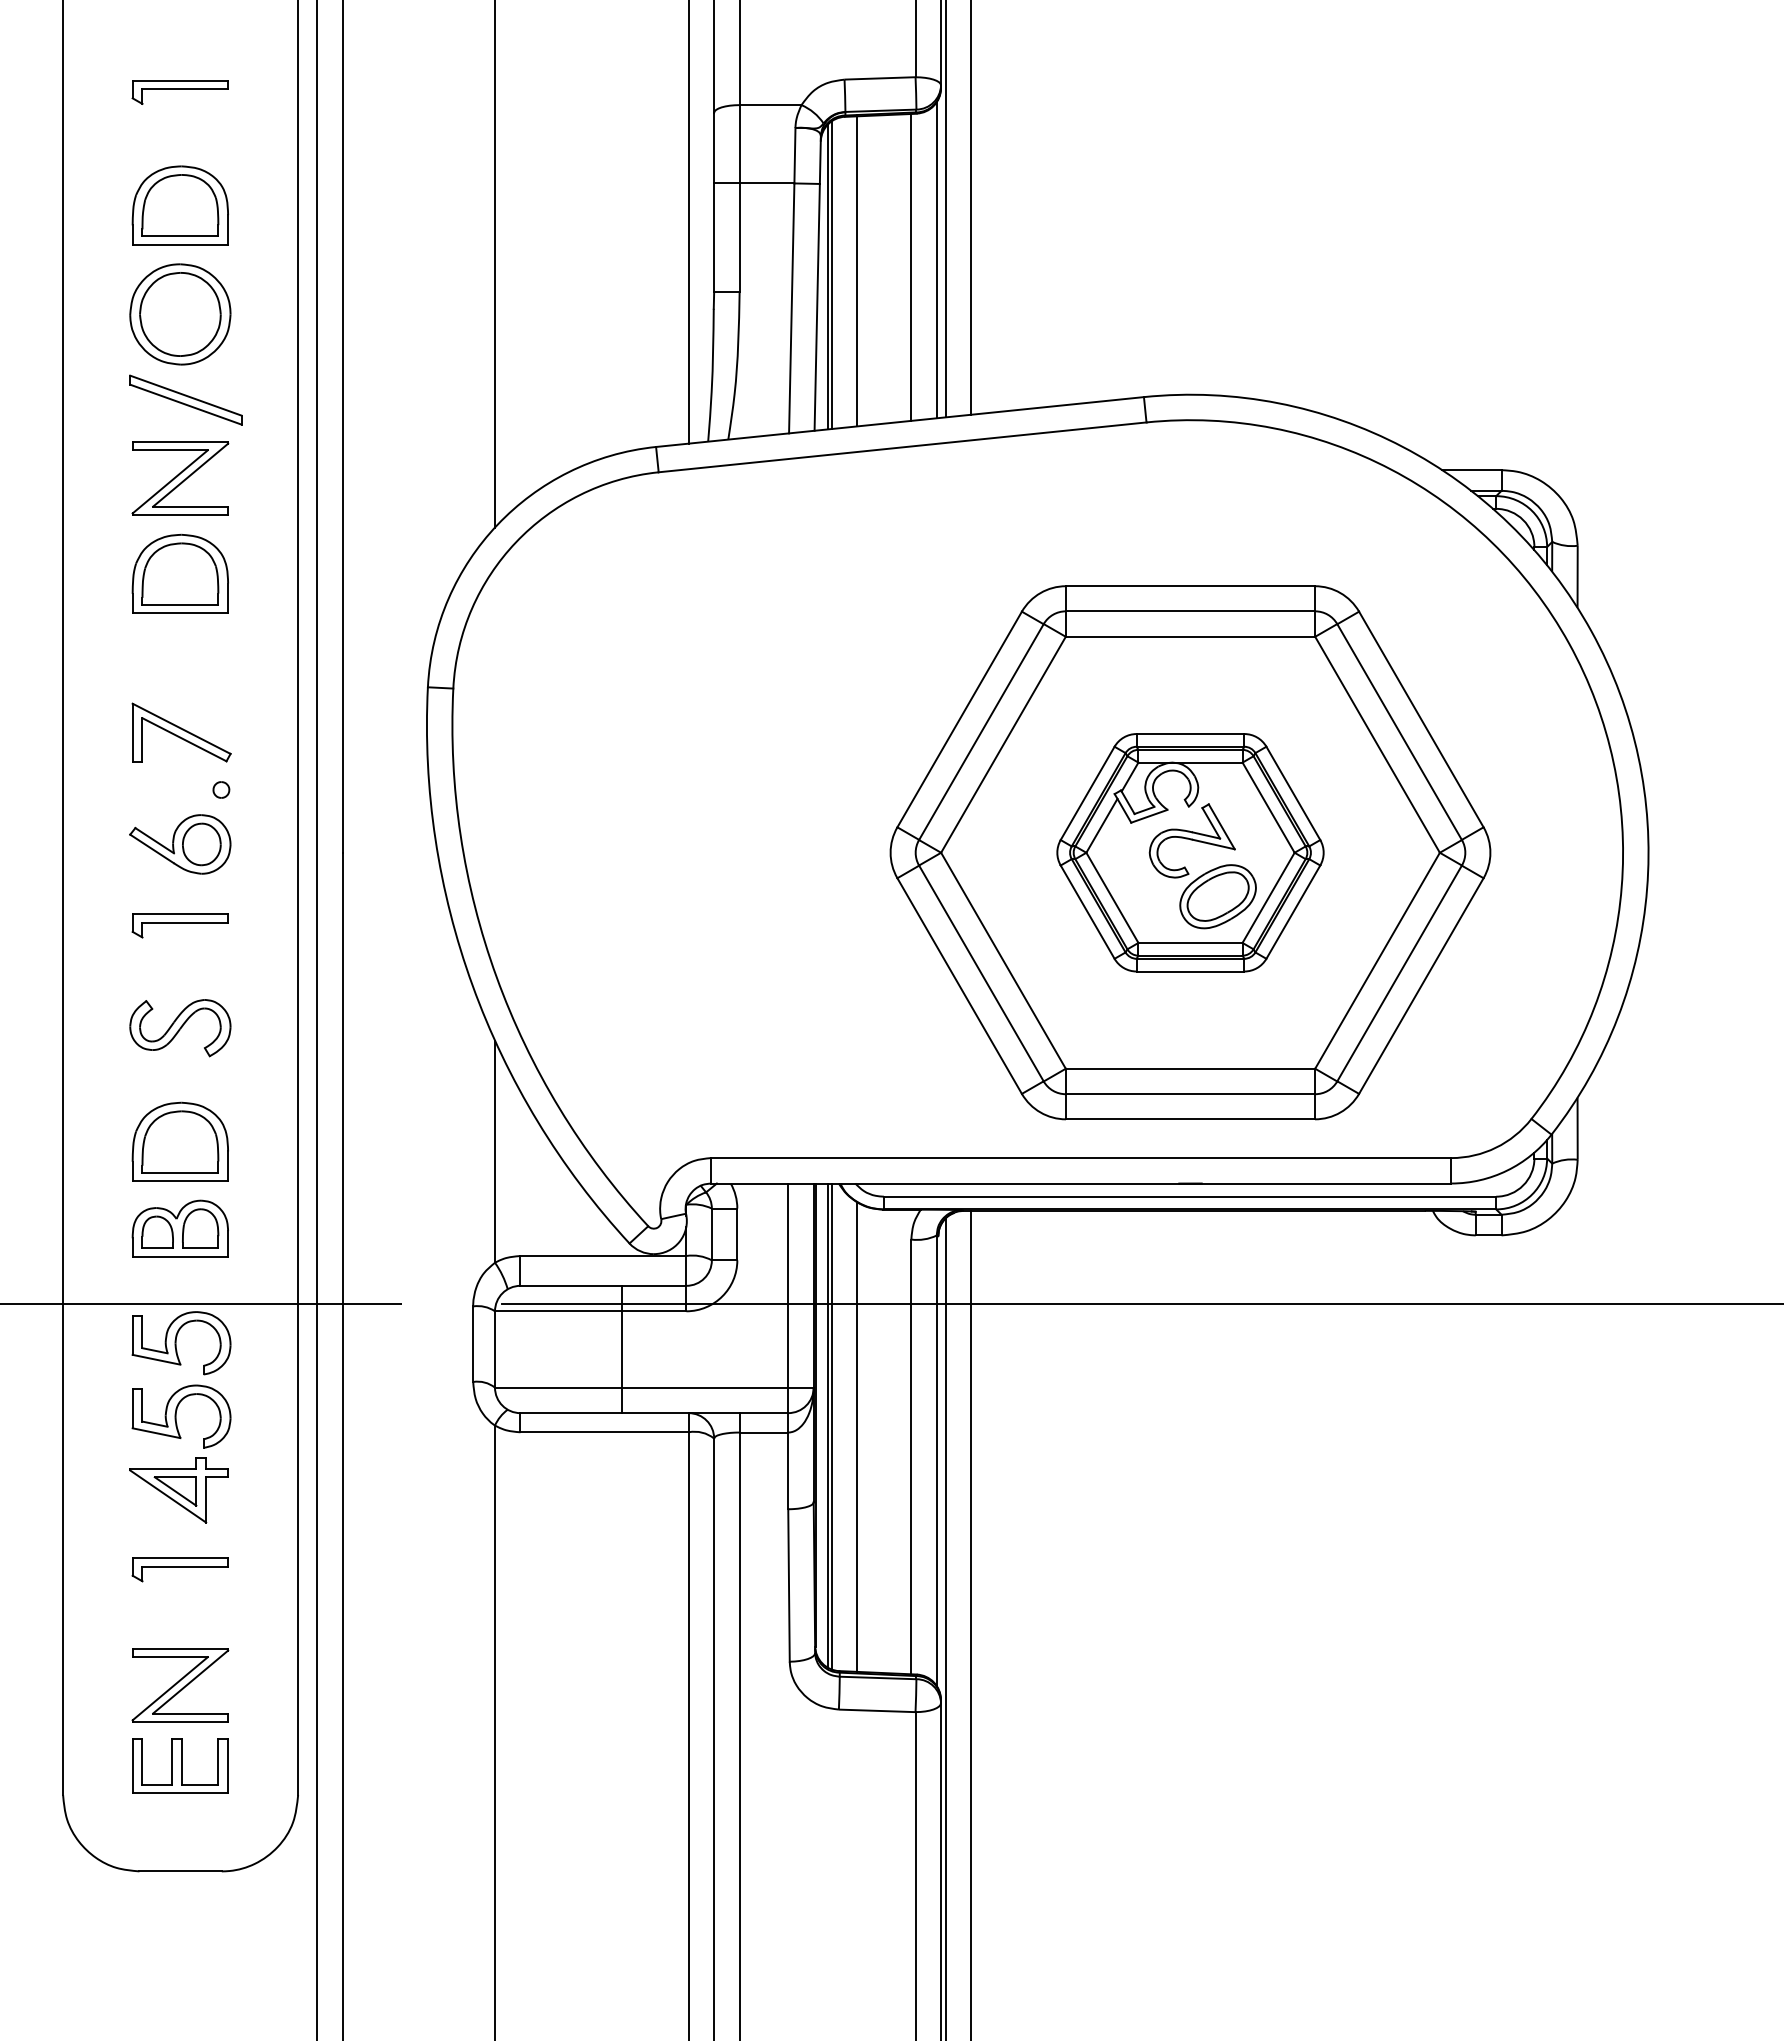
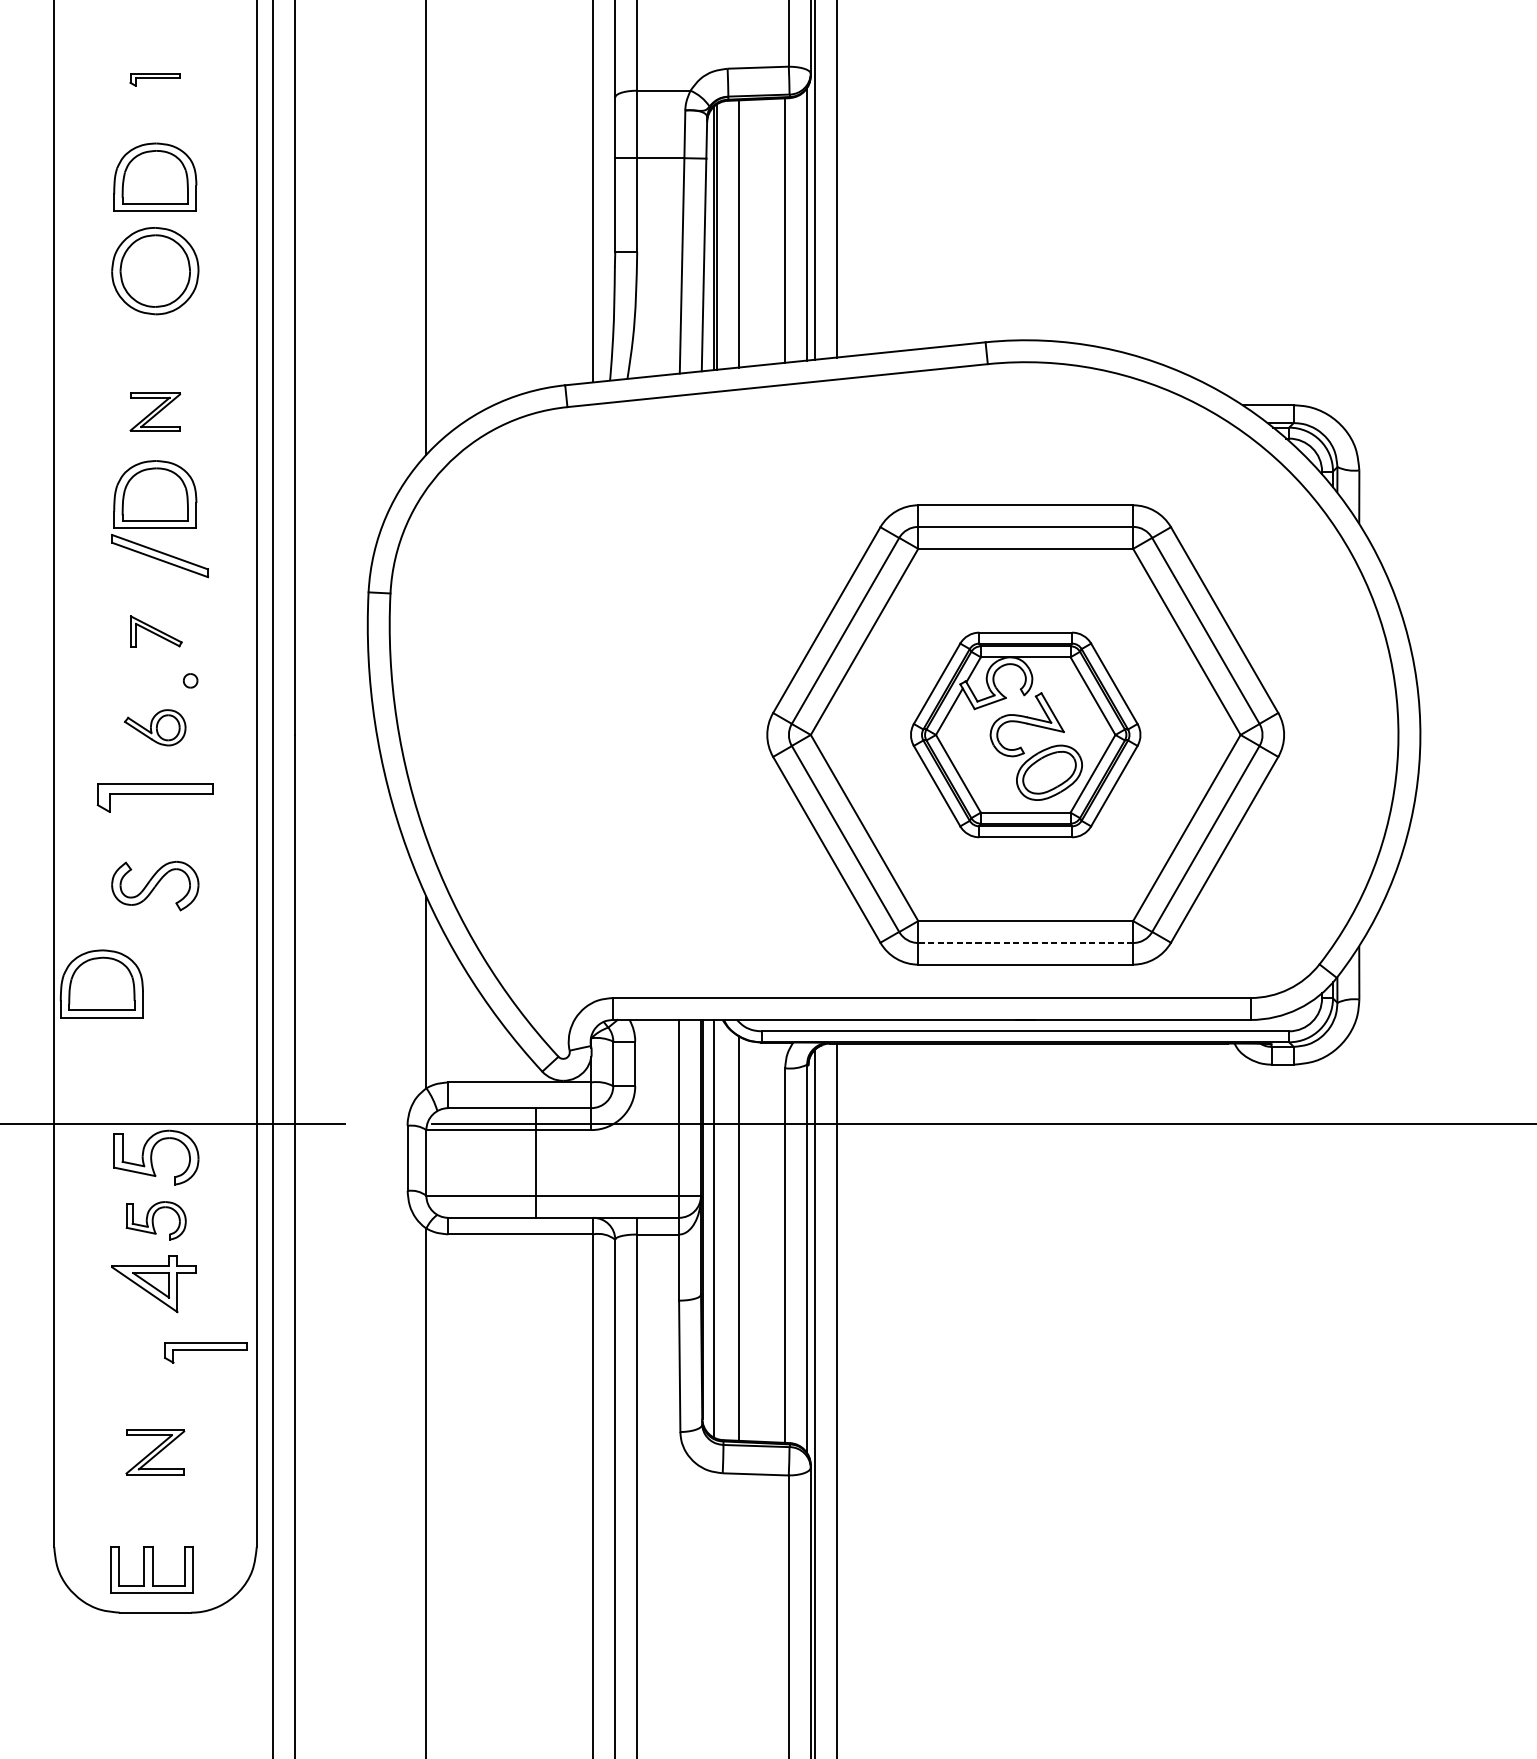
part: (179, 92) -> (154, 79), size x0.6
part: (185, 399) -> (159, 555), moved
part: (180, 478) -> (155, 412), size x0.6
part: (181, 732) -> (156, 631), size x0.6
part: (180, 844) -> (155, 727), size x0.7
part: (179, 925) -> (154, 797), size x1.4
line: (1190, 1094) -> (1025, 943), solid -> dashed
part: (179, 1141) -> (101, 983), moved
part: (179, 1228) -> (154, 1058), removed
part: (181, 1416) -> (156, 1220), size x0.7
line: (831, 1426) -> (716, 1229), removed
part: (179, 1569) -> (205, 1352), moved
part: (180, 1685) -> (155, 1452), size x0.7
part: (180, 1765) -> (151, 1569), moved

